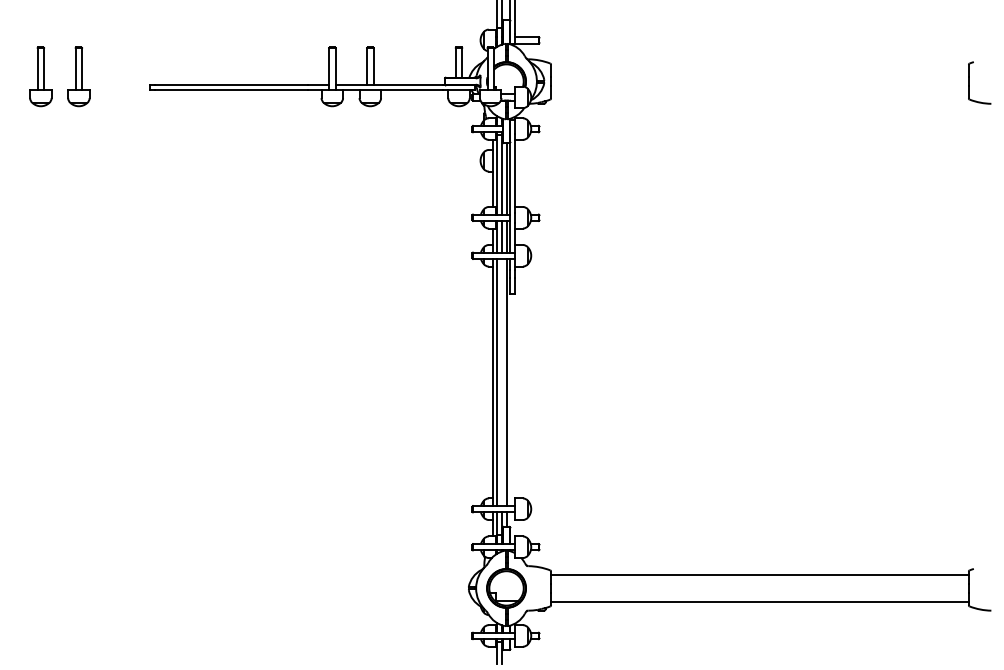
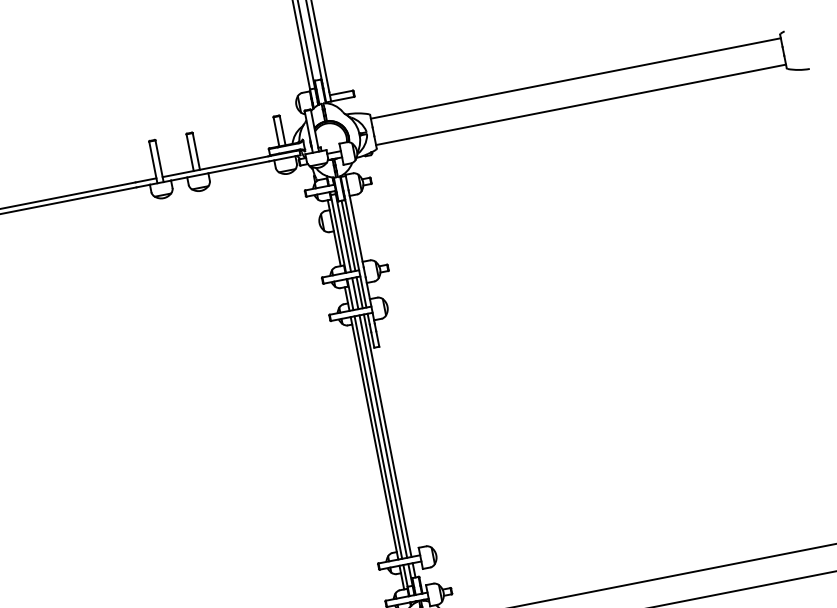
line: (759, 68) -> (575, 78), added
line: (759, 95) -> (580, 105), added
line: (502, 382) -> (383, 436), added

